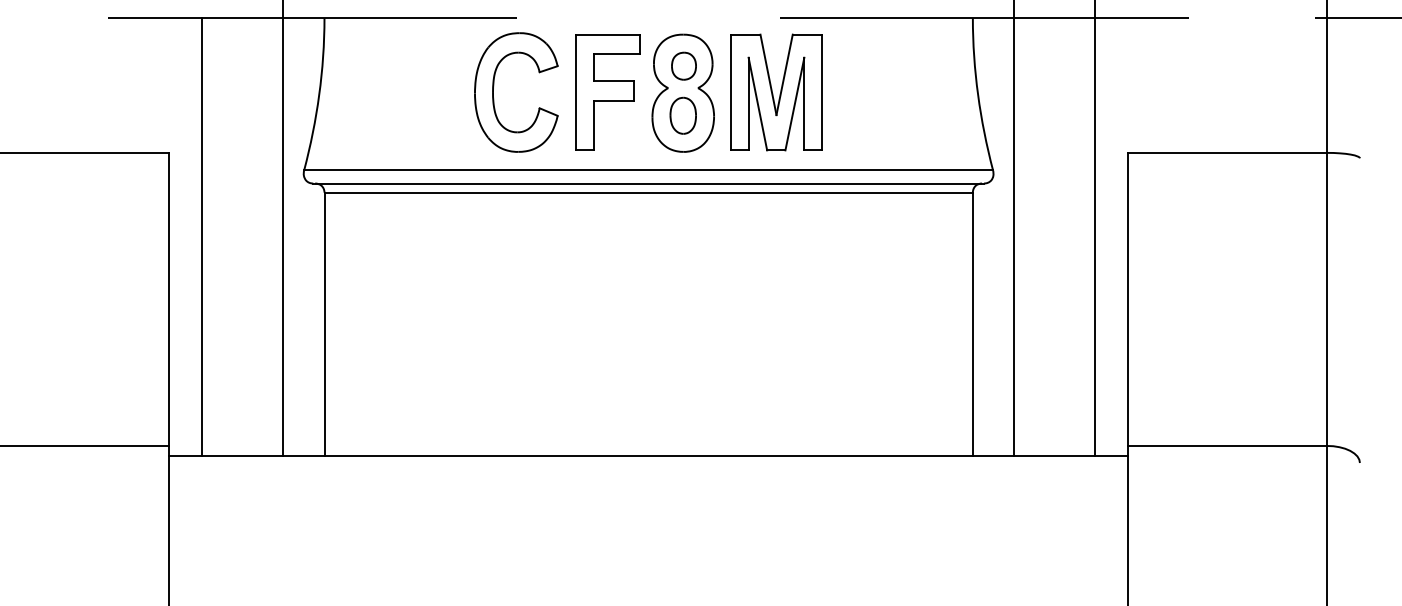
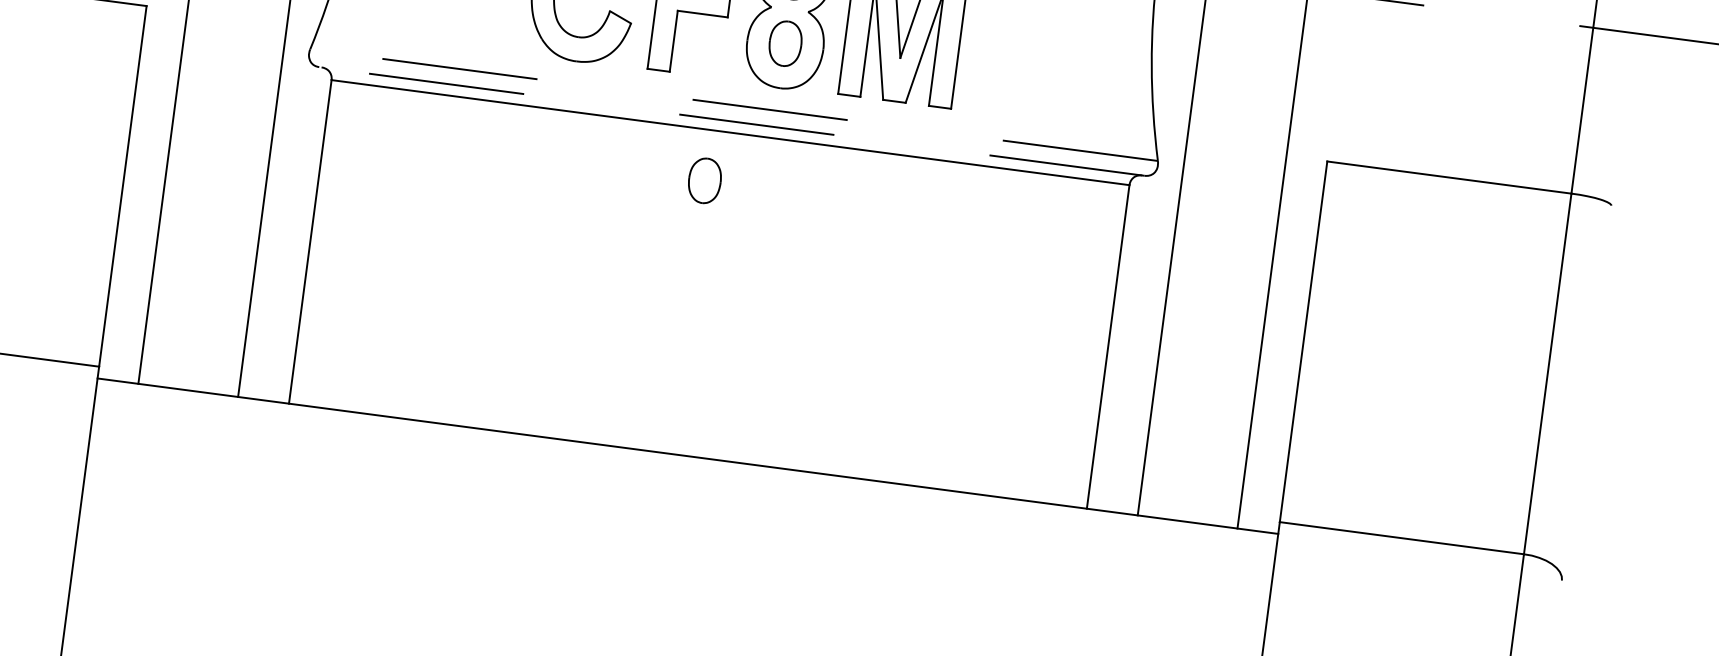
line: (648, 170) -> (733, 105), solid -> dashed
line: (648, 183) -> (731, 121), solid -> dashed
part: (632, 233) -> (703, 180), added

